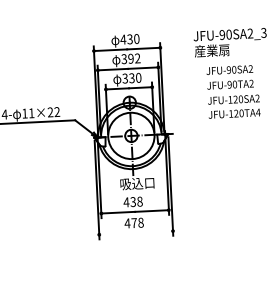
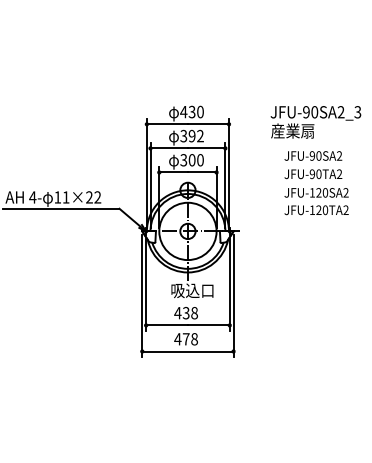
text: (131, 78) -> (191, 160), 330 -> 300
text: (257, 112) -> (345, 209), JFU-120TA4 -> JFU-120TA2
line: (135, 232) -> (187, 351), added

